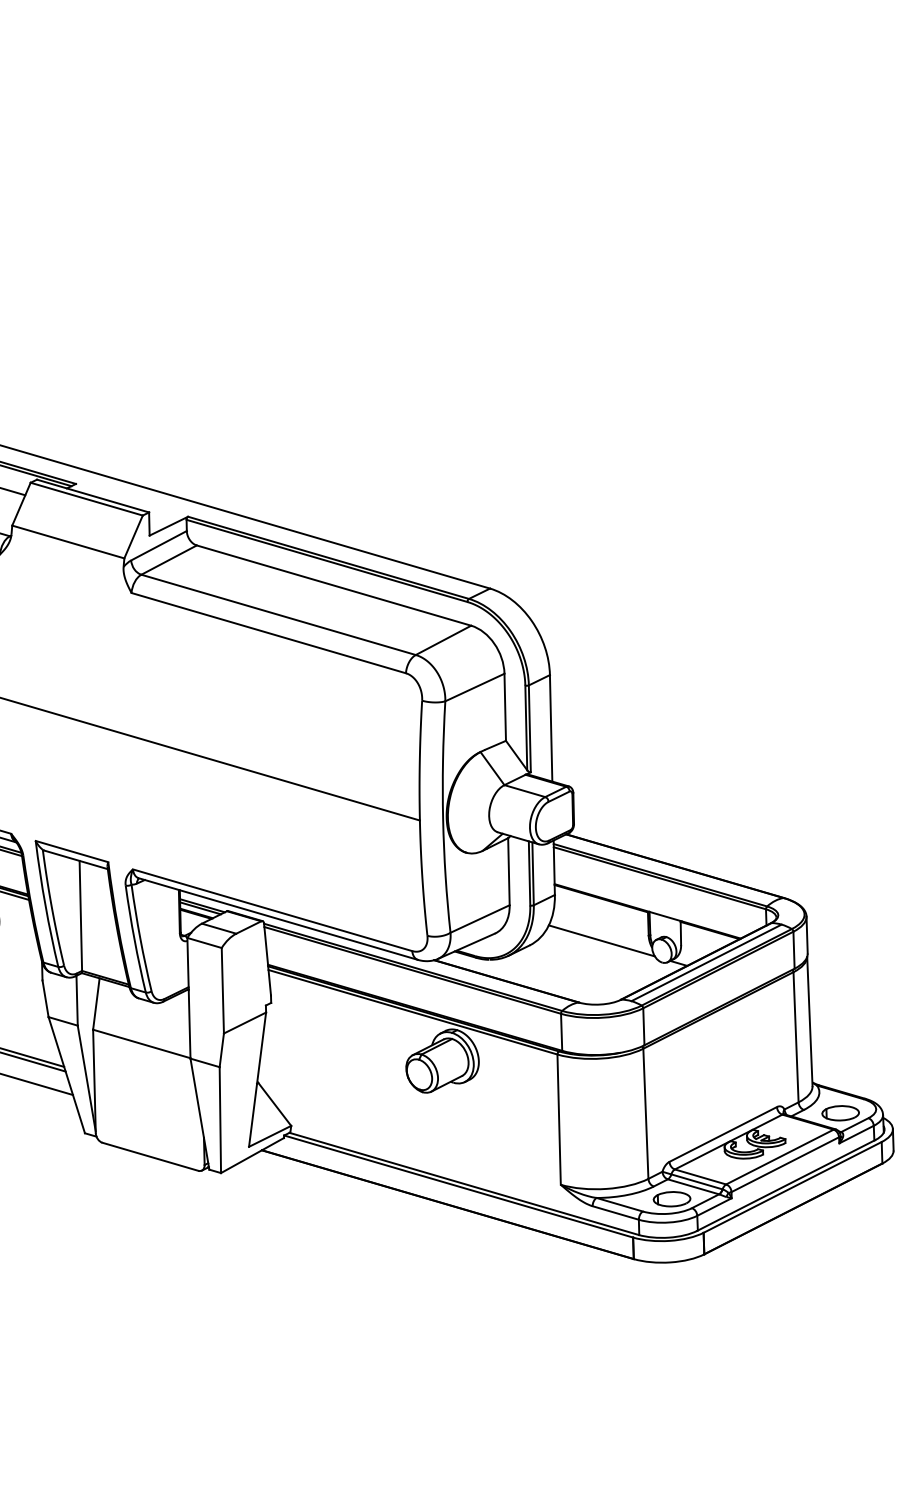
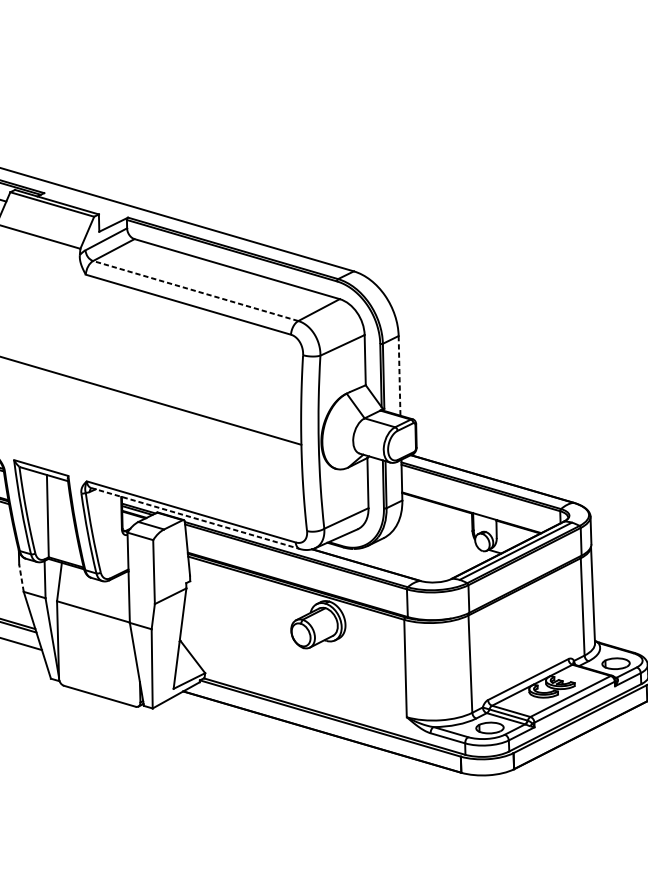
line: (278, 614) -> (195, 290), solid -> dashed
line: (551, 728) -> (399, 376), solid -> dashed
line: (278, 919) -> (195, 518), solid -> dashed
line: (601, 940) -> (437, 534), removed
line: (45, 998) -> (21, 577), solid -> dashed

